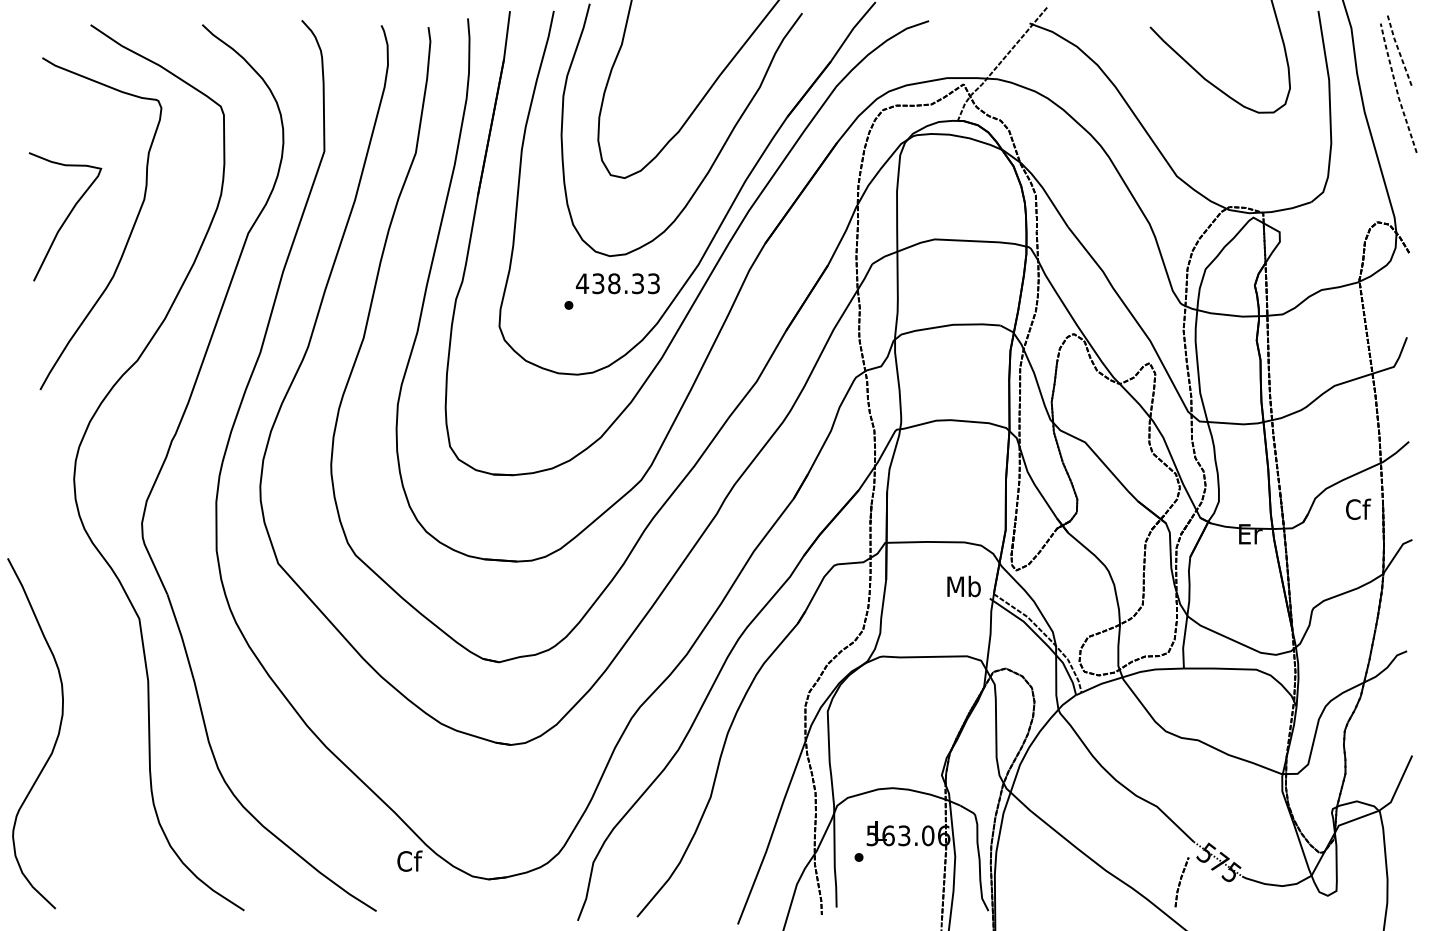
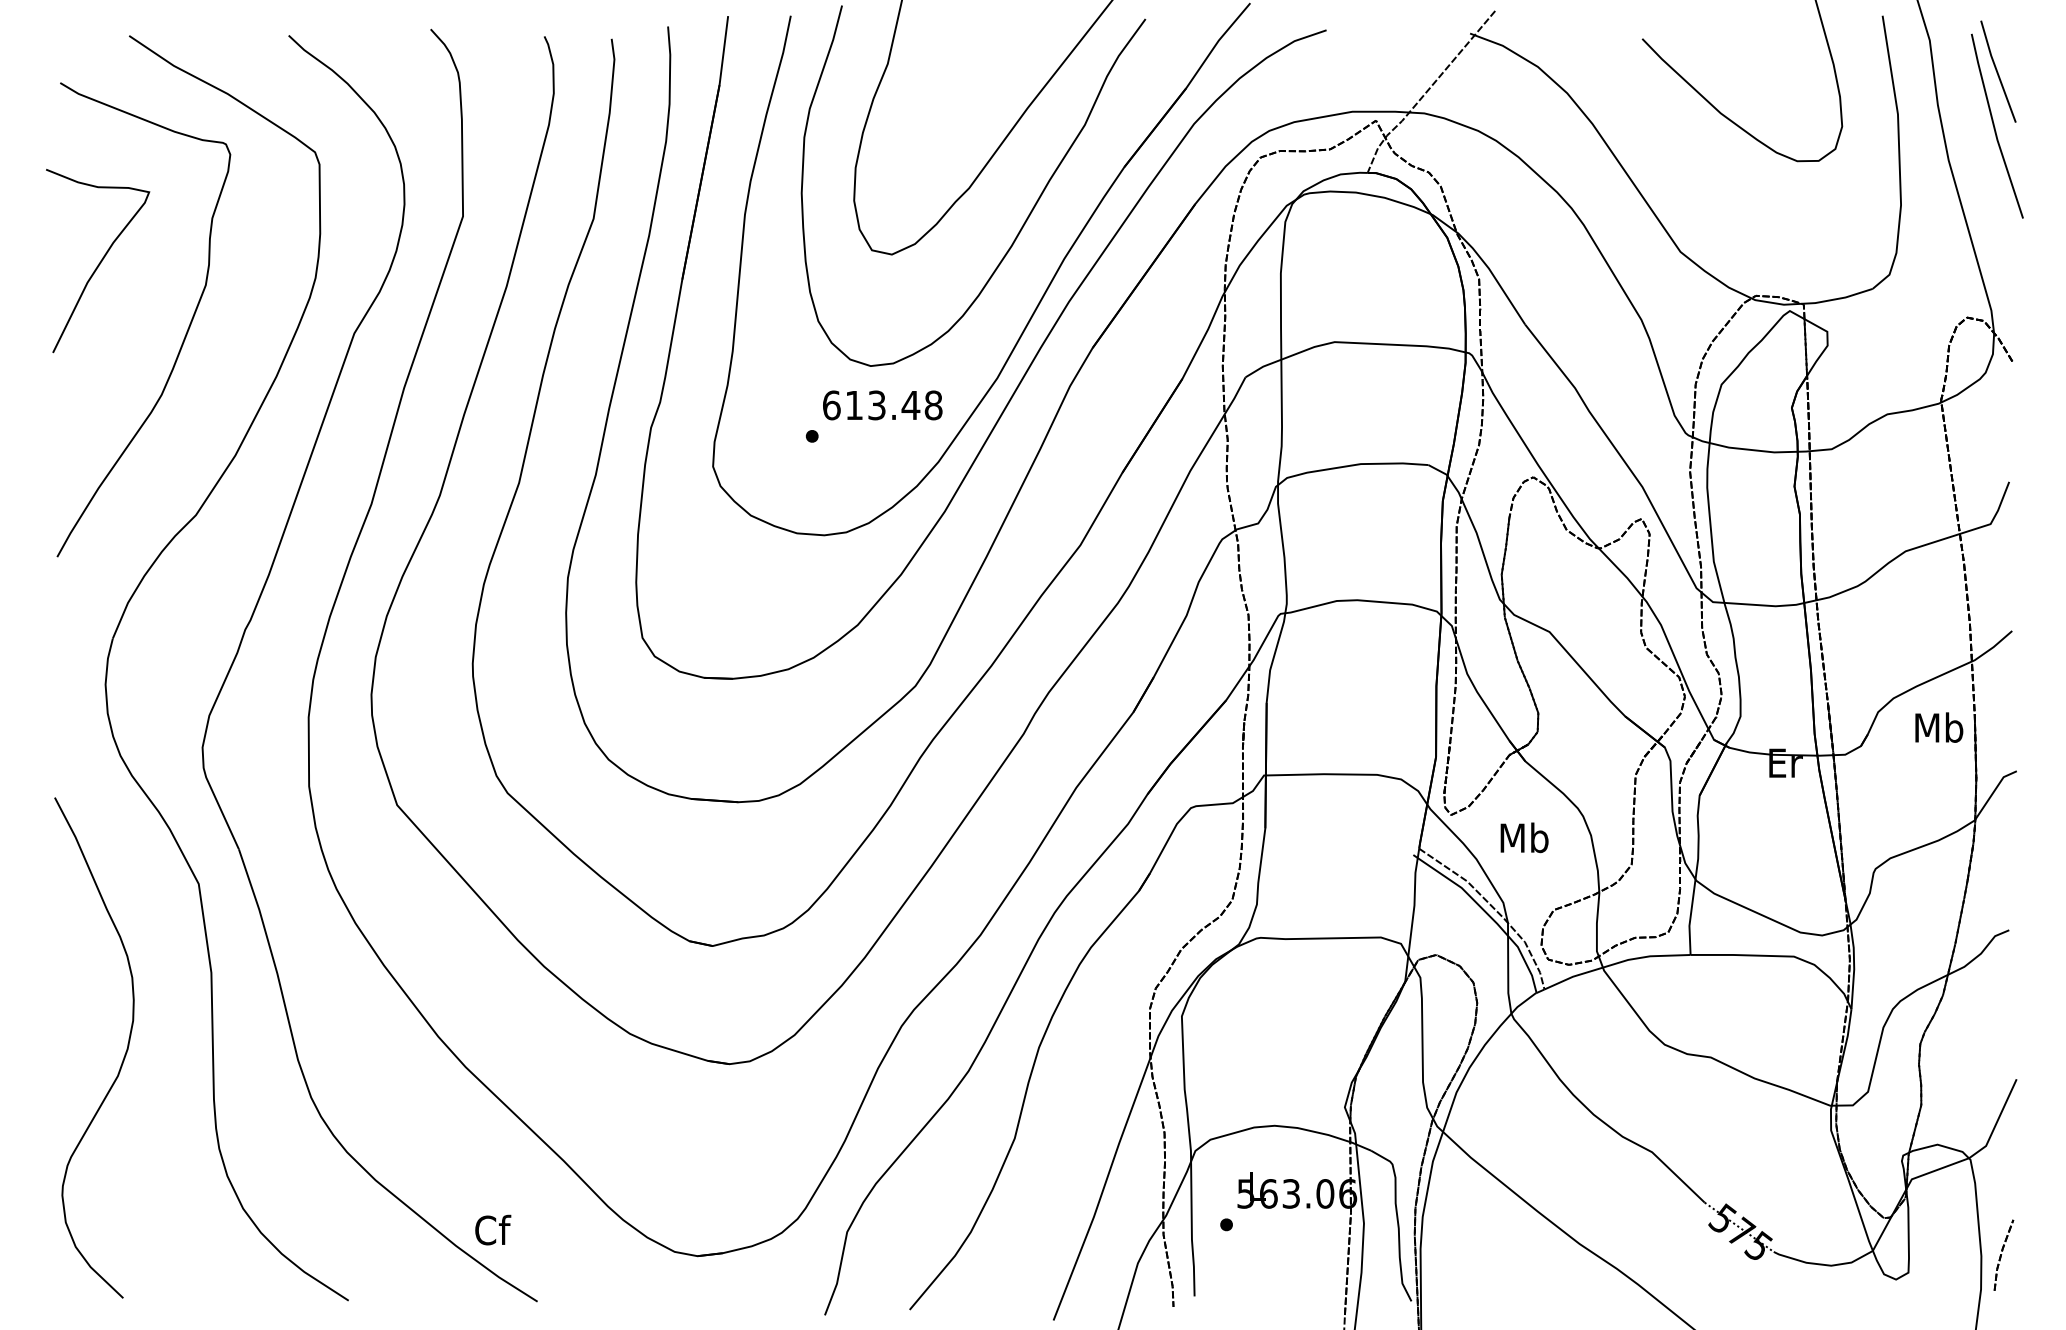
line: (1398, 49) -> (1997, 71), dashed -> solid
line: (1396, 88) -> (1994, 126), dashed -> solid
curve: (66, 217) -> (99, 262), moved
text: (618, 283) -> (882, 405), 438.33 -> 613.48
text: (1358, 509) -> (1939, 727), Cf -> Mb
text: (964, 586) -> (1524, 837), moved
curve: (55, 740) -> (123, 1057), moved
text: (410, 860) -> (493, 1229), moved
part: (1181, 881) -> (2003, 1254), moved

